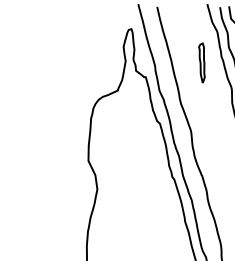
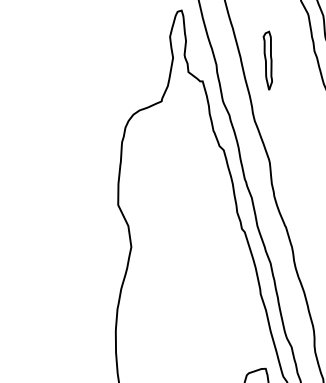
part: (201, 62) -> (267, 59), moved

